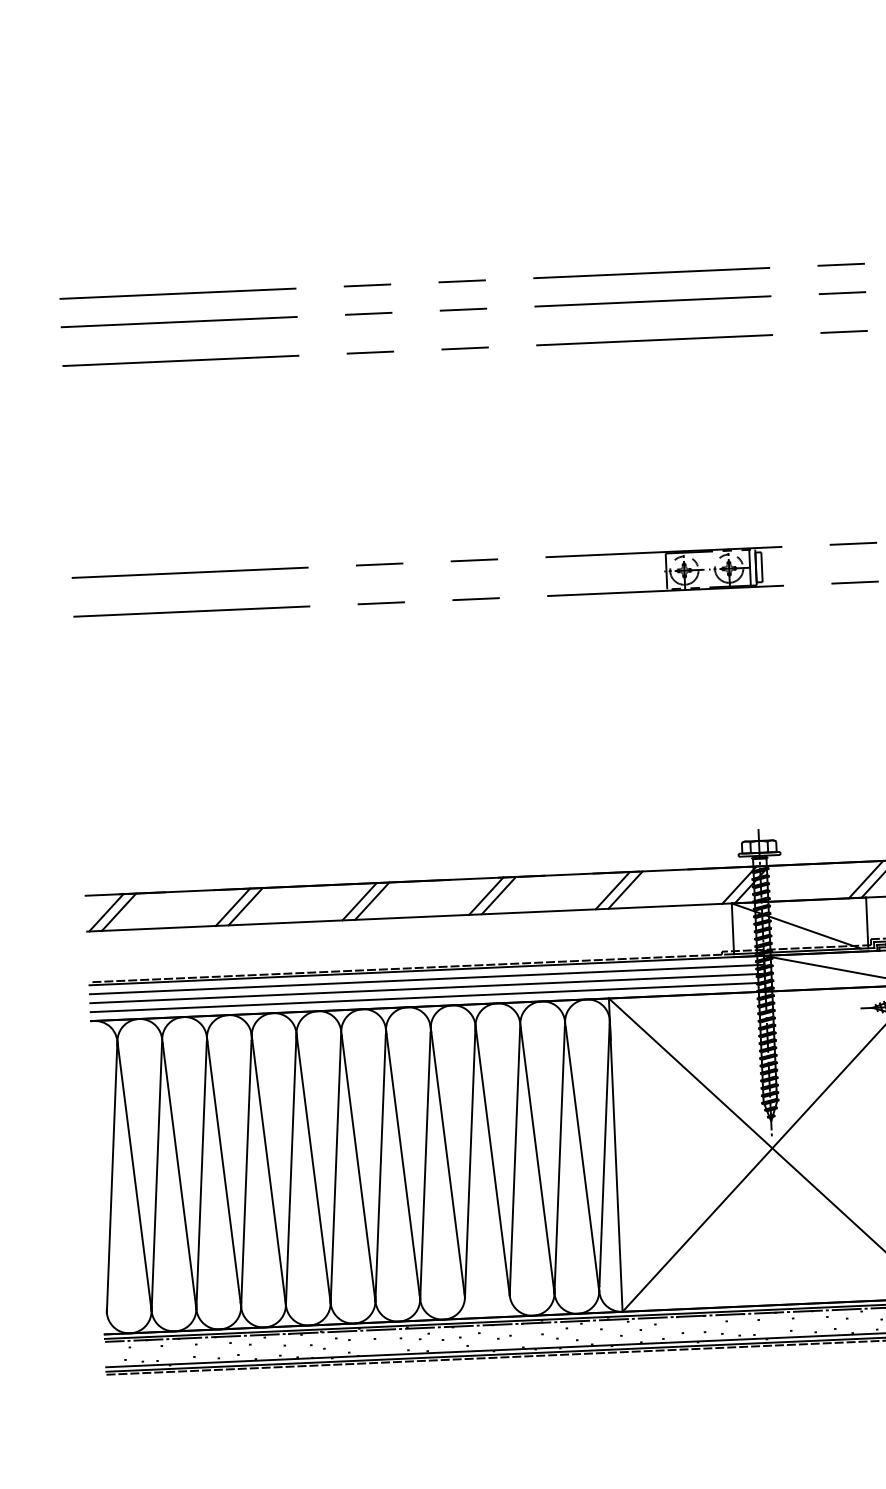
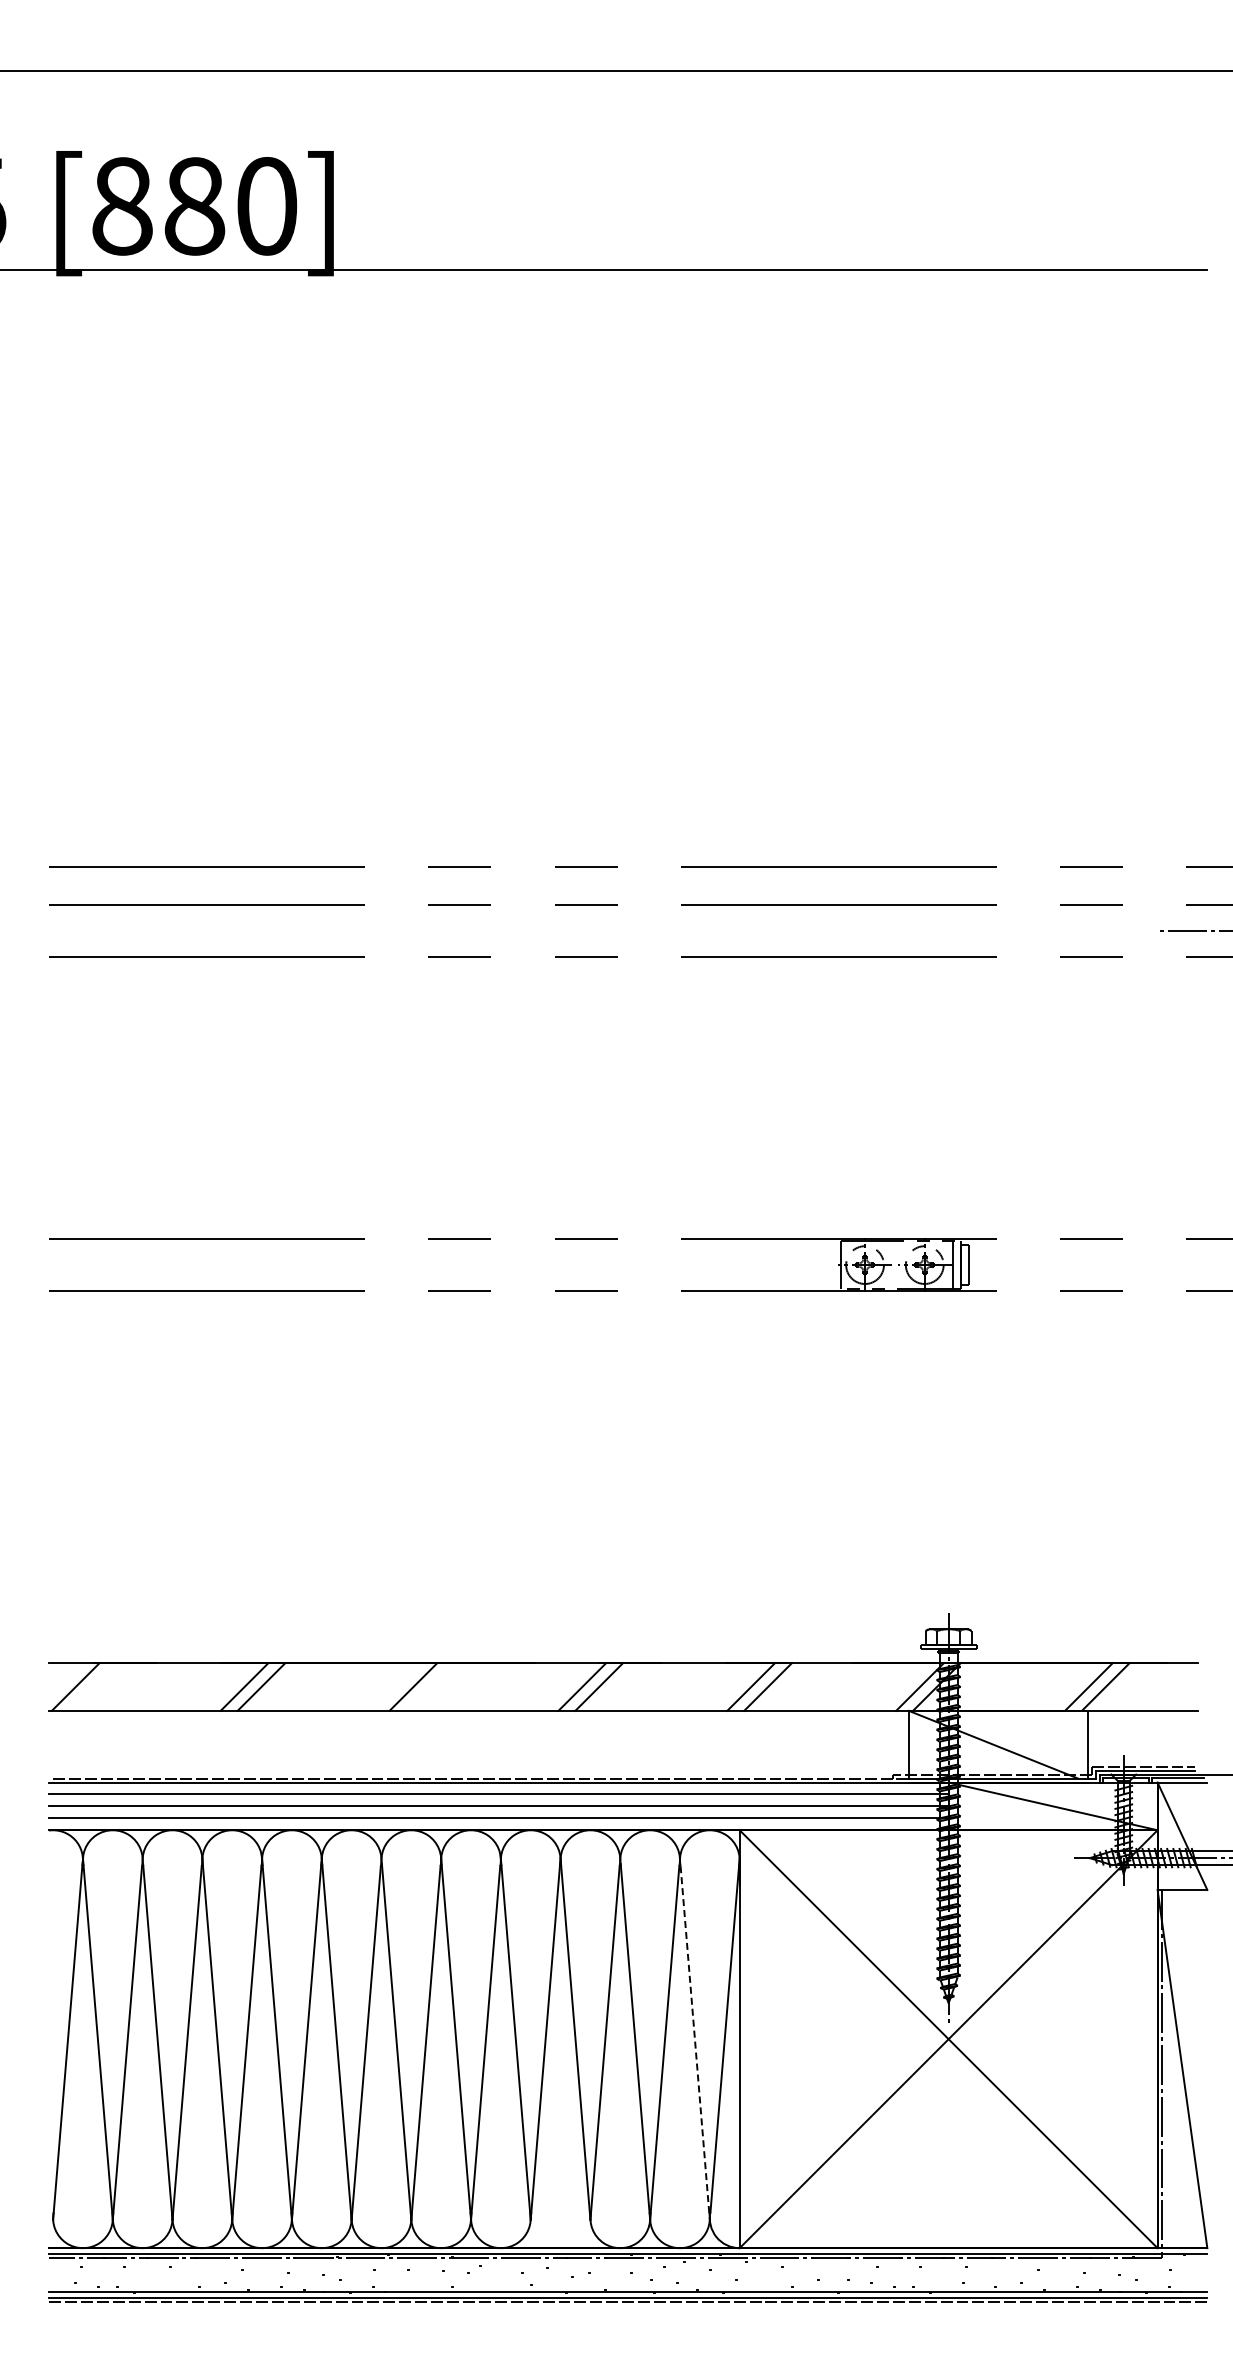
line: (372, 900) -> (430, 1686), removed
line: (118, 911) -> (92, 1686), removed
line: (582, 1159) -> (695, 2043), solid -> dashed

